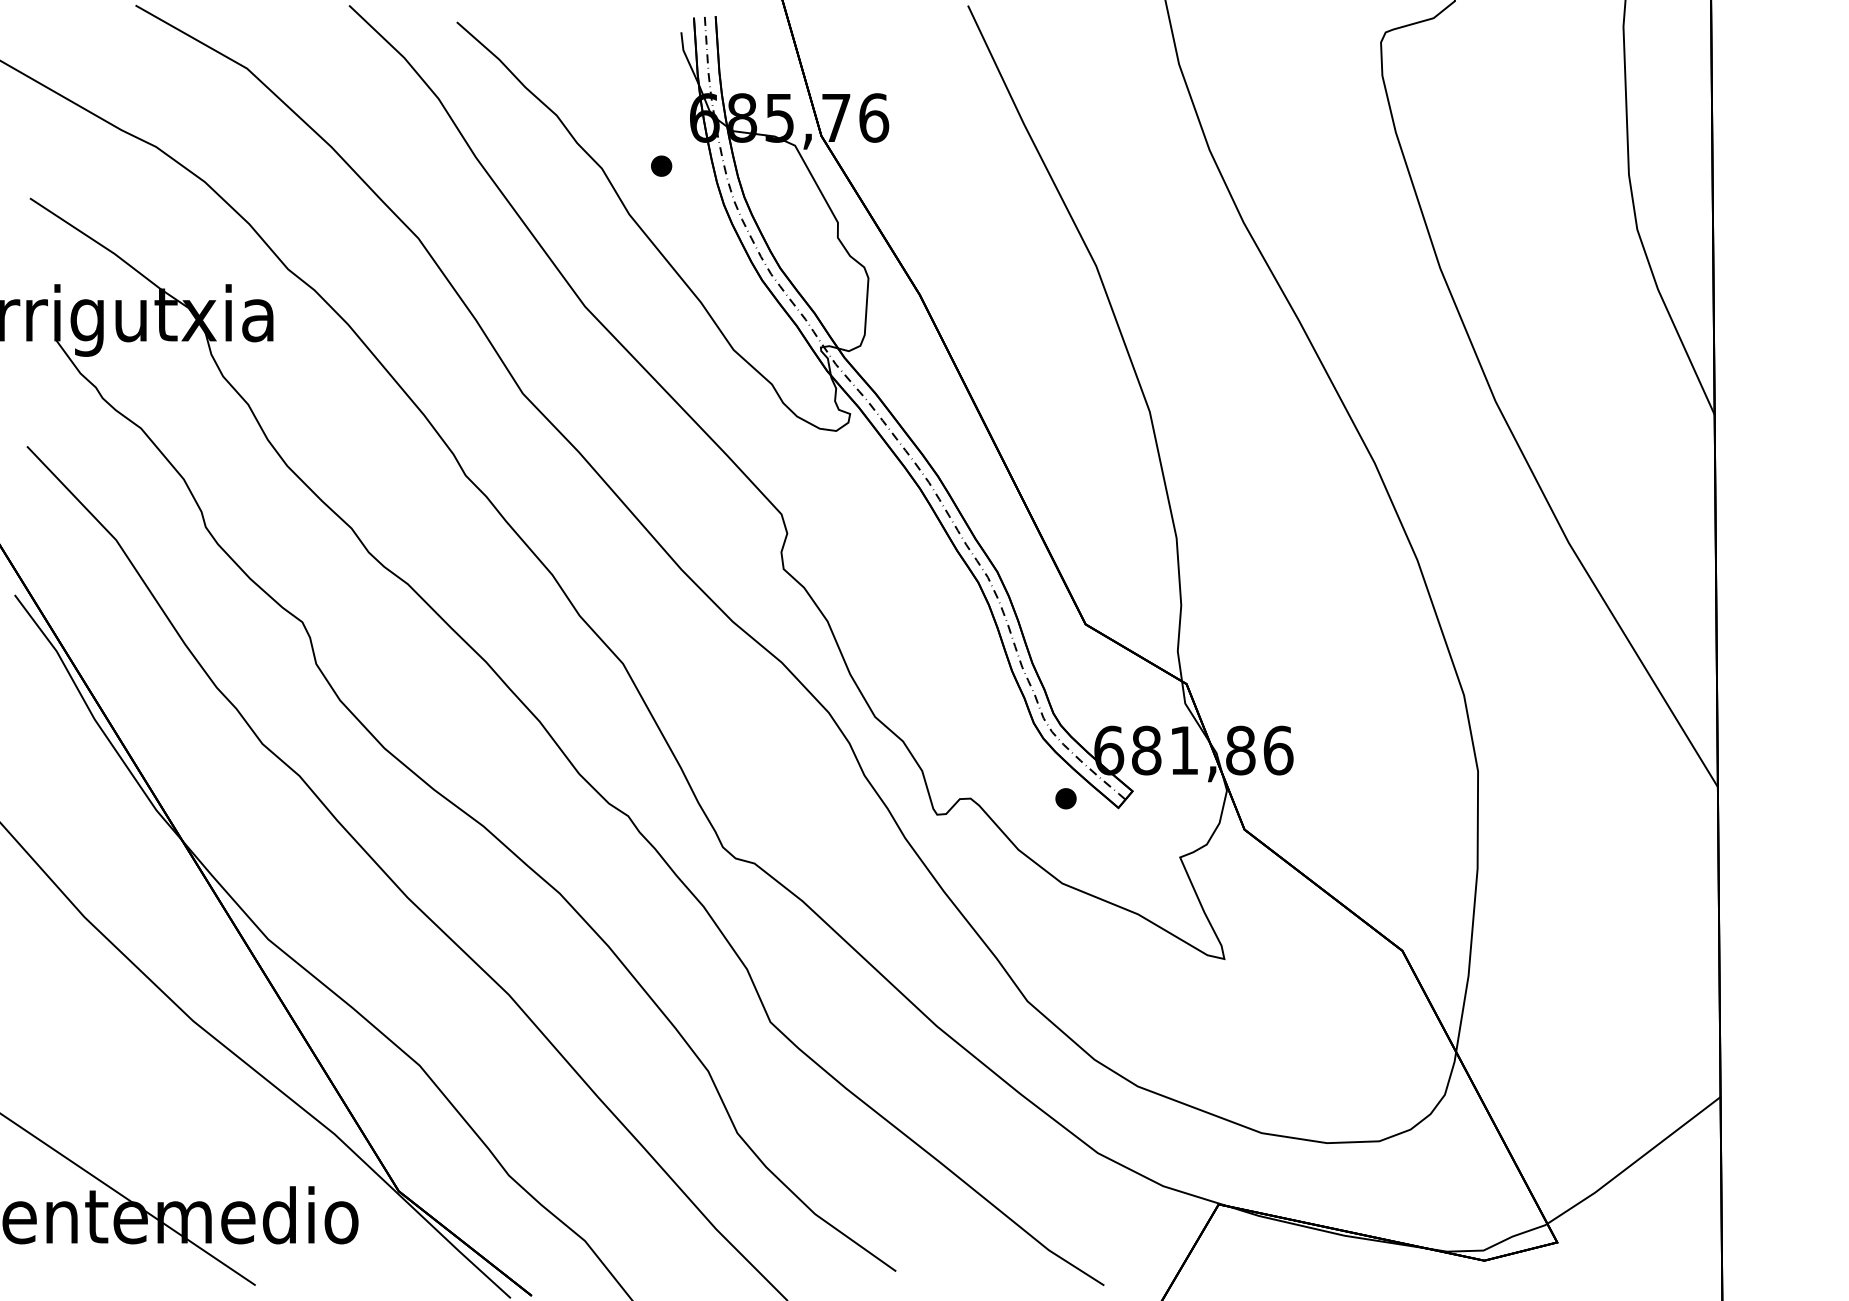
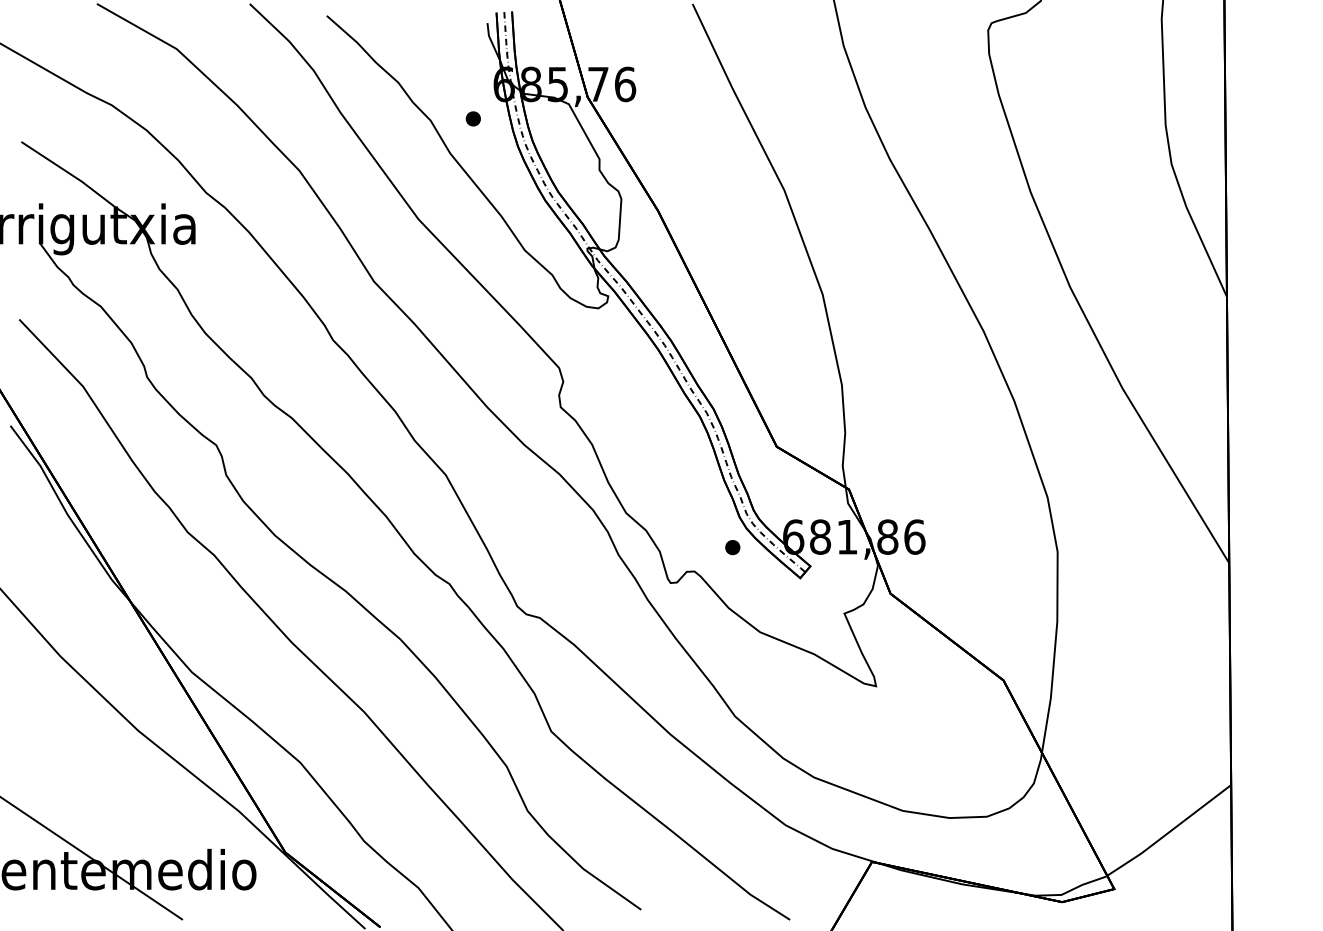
part: (1065, 798) -> (732, 547), moved

